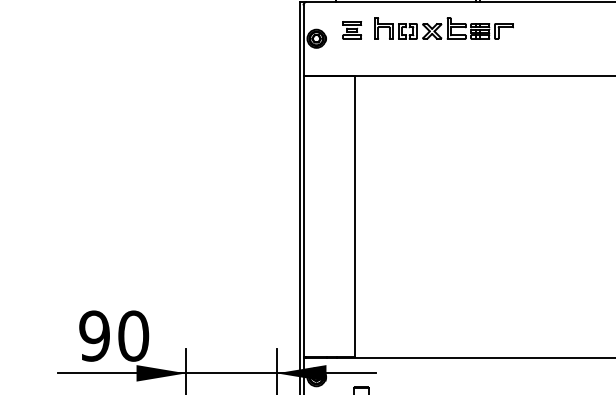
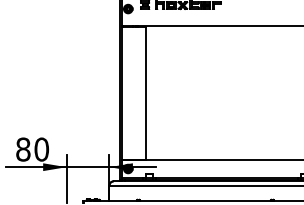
text: (94, 335) -> (23, 149), 90 -> 80

